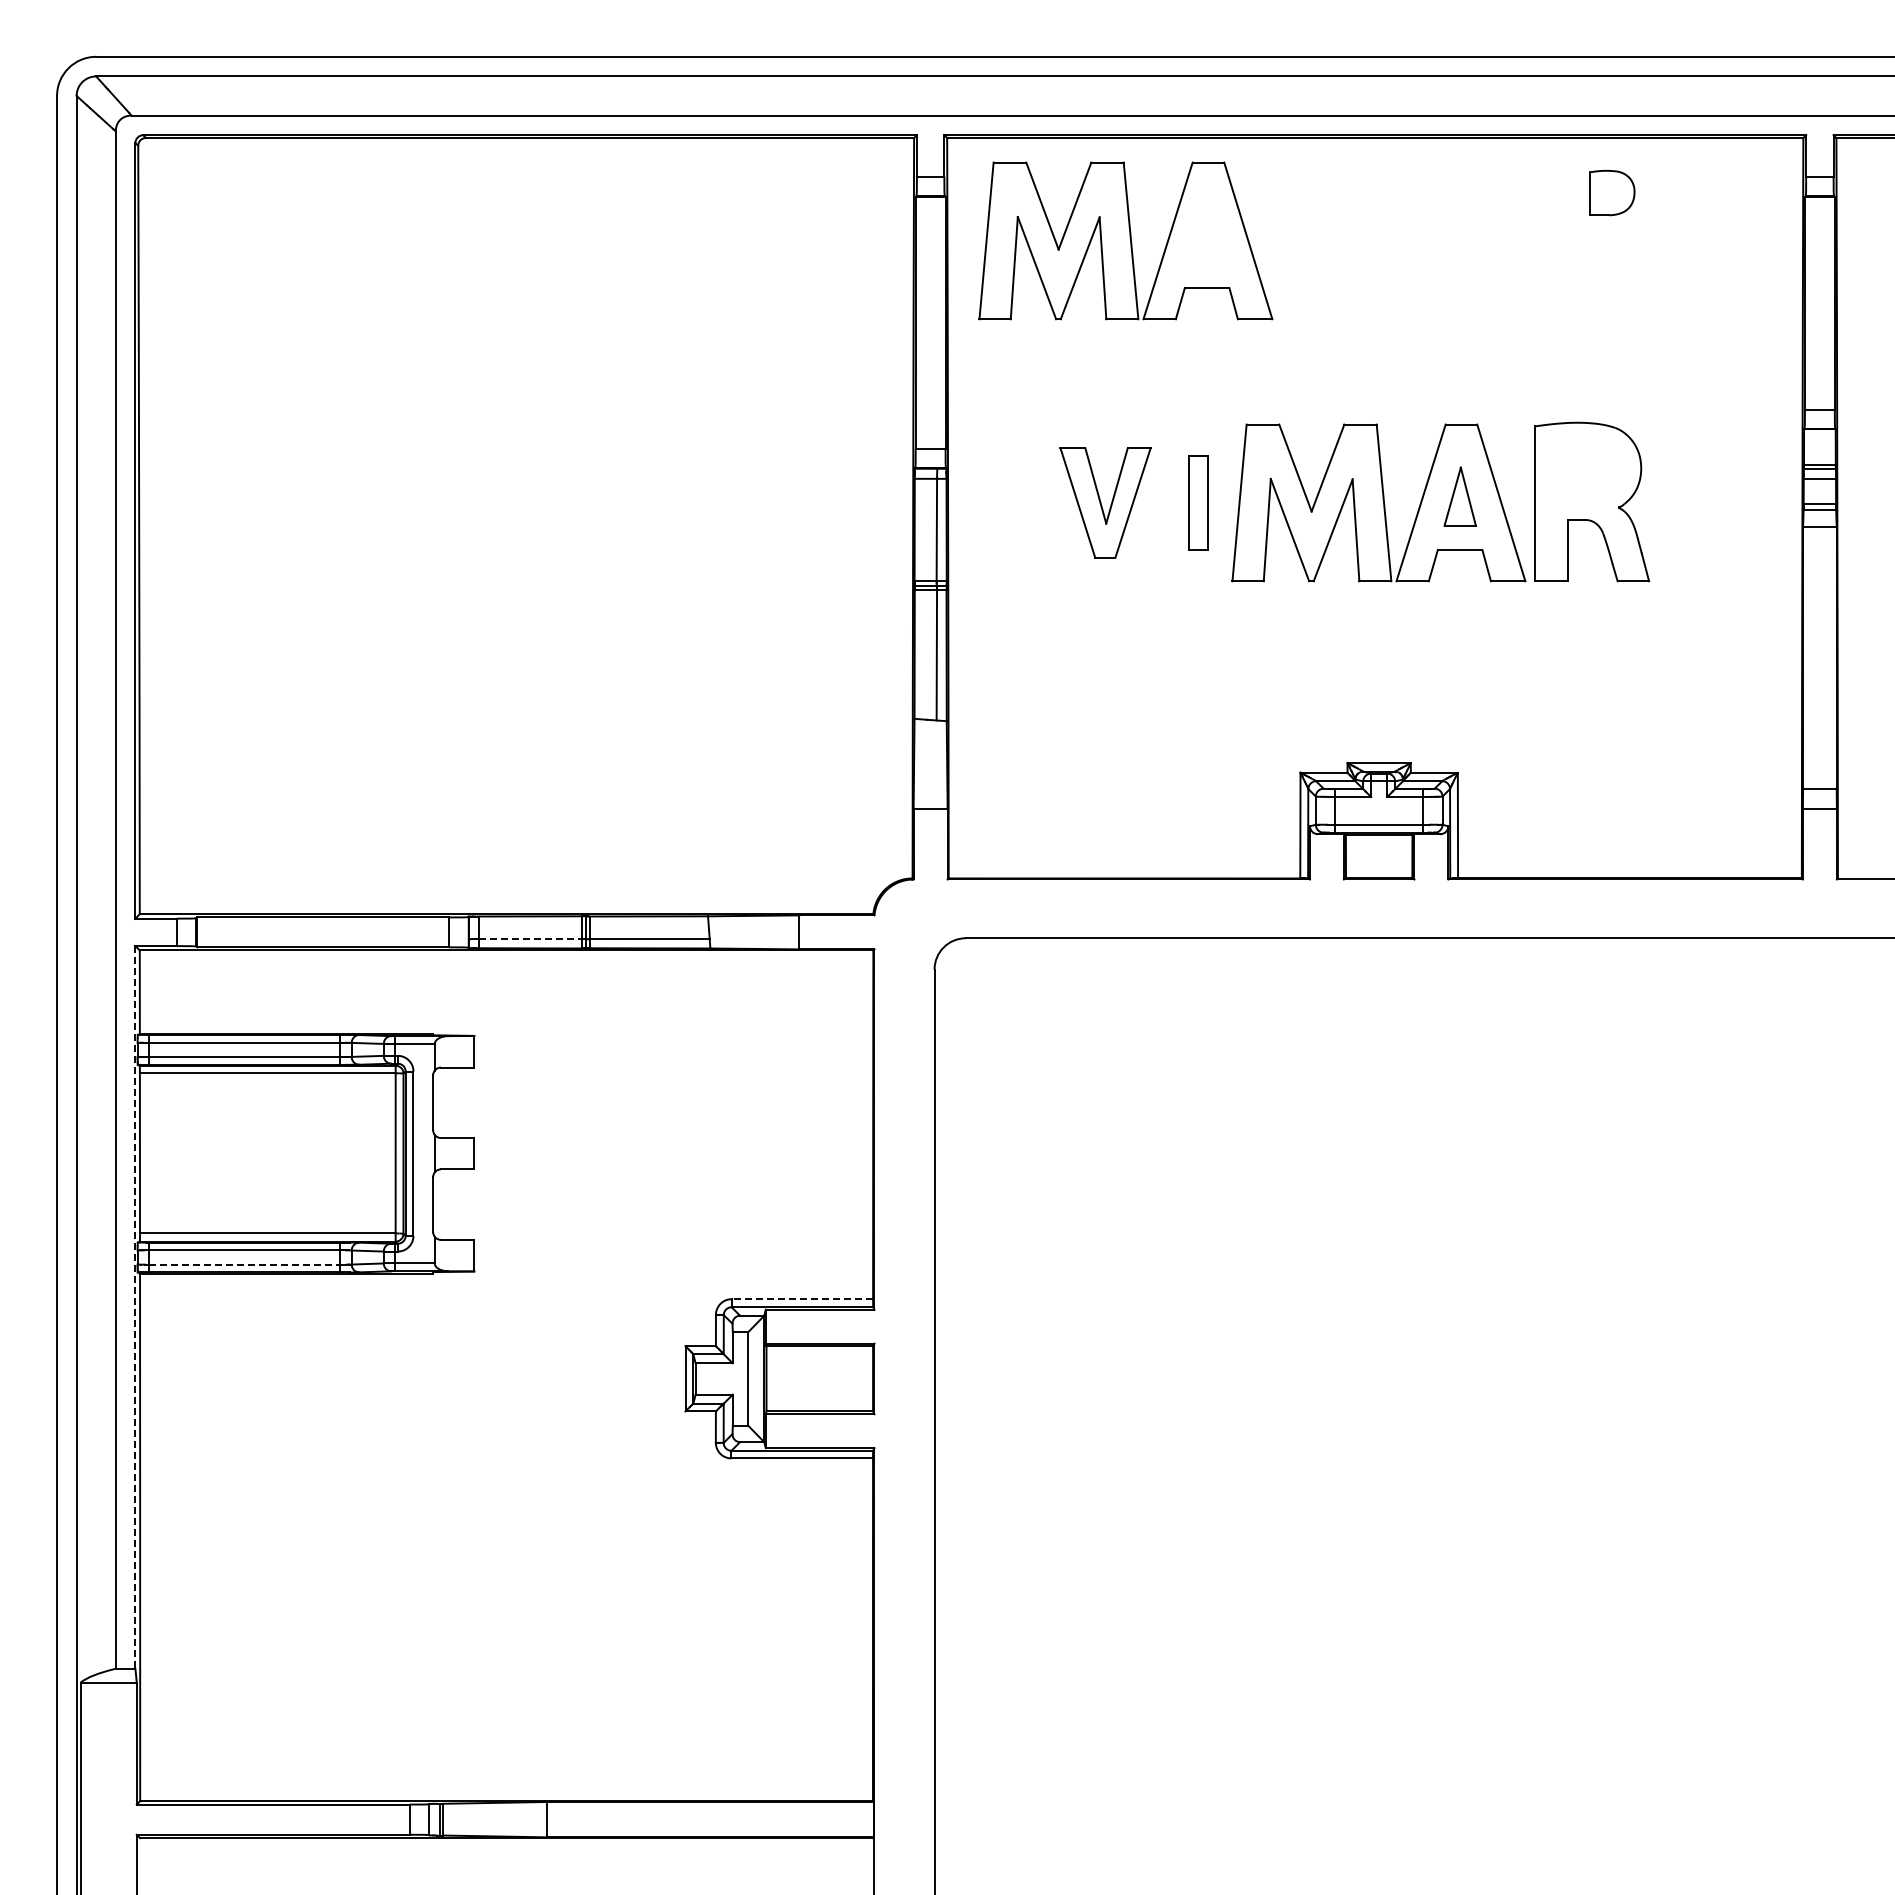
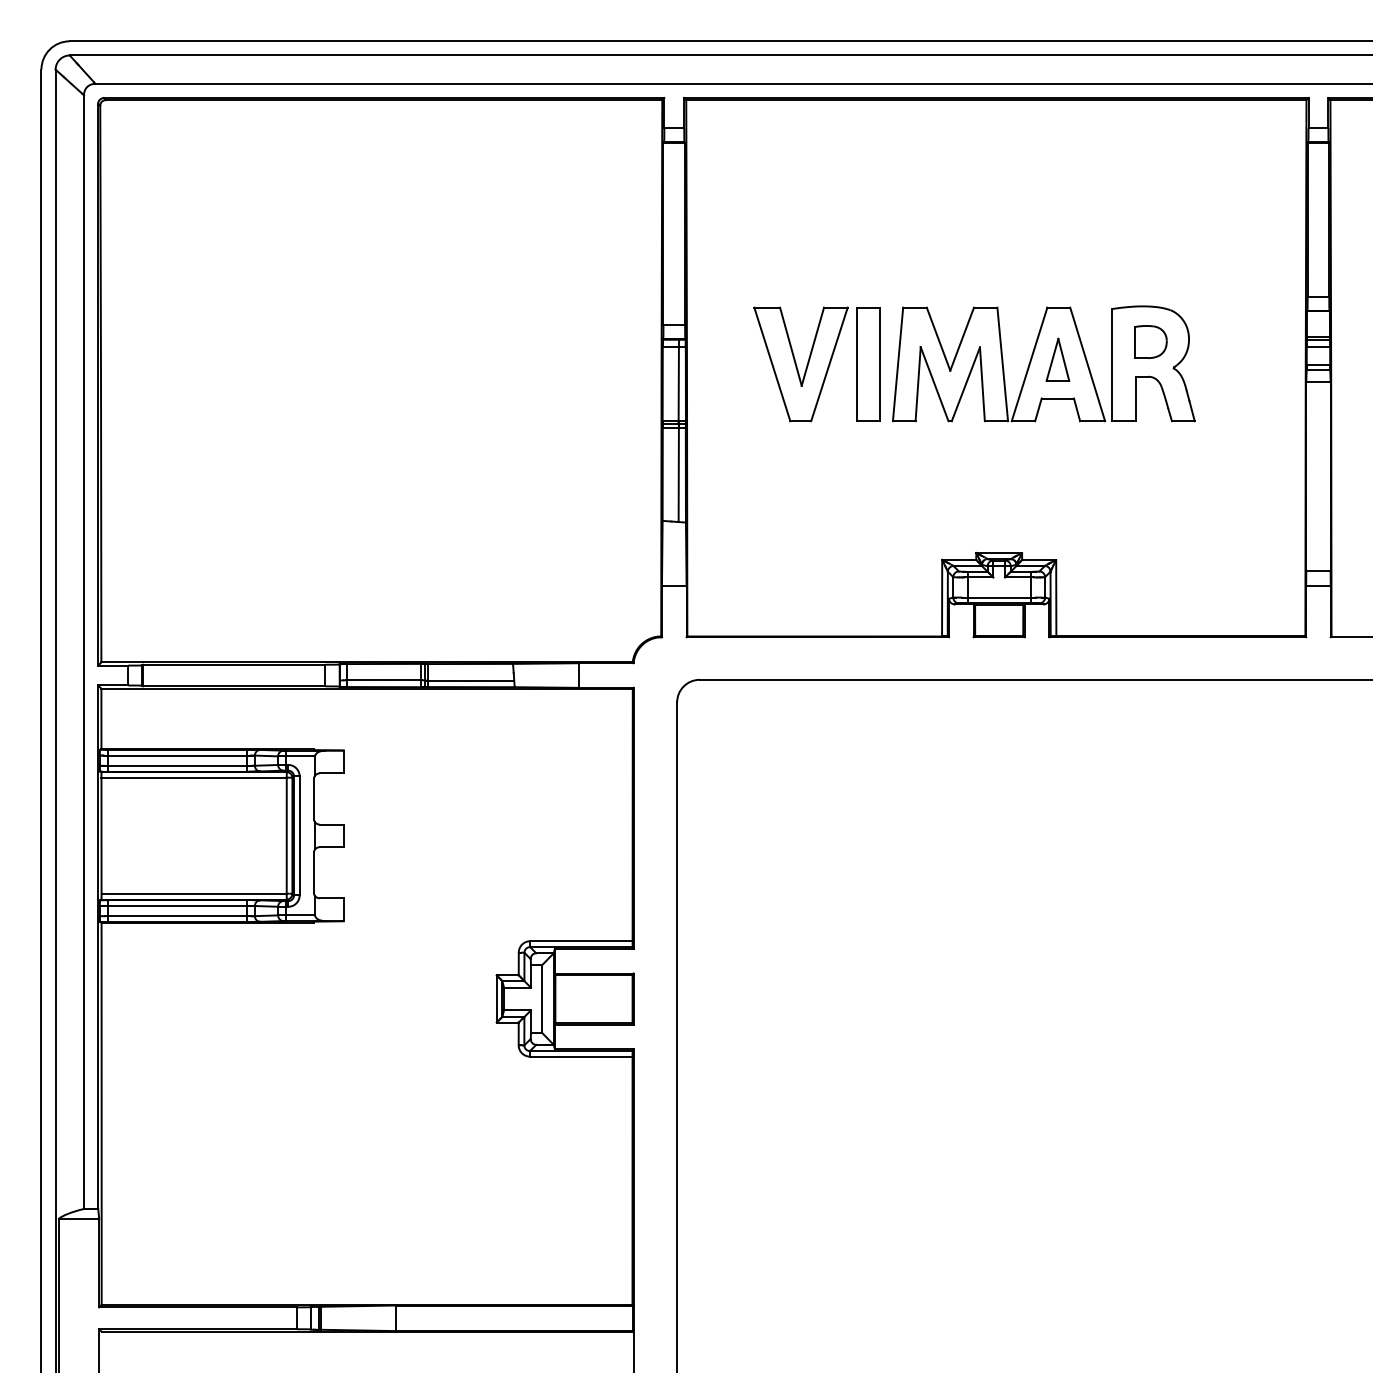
part: (1612, 192) -> (1150, 341), moved
part: (1125, 240) -> (815, 174), removed
part: (1105, 502) -> (800, 364), size x1.43
part: (1198, 502) -> (868, 364), size x1.67
line: (530, 938) -> (384, 679), dashed -> solid
line: (246, 1264) -> (178, 916), dashed -> solid
line: (802, 1299) -> (581, 941), dashed -> solid
line: (135, 1307) -> (98, 947), dashed -> solid

